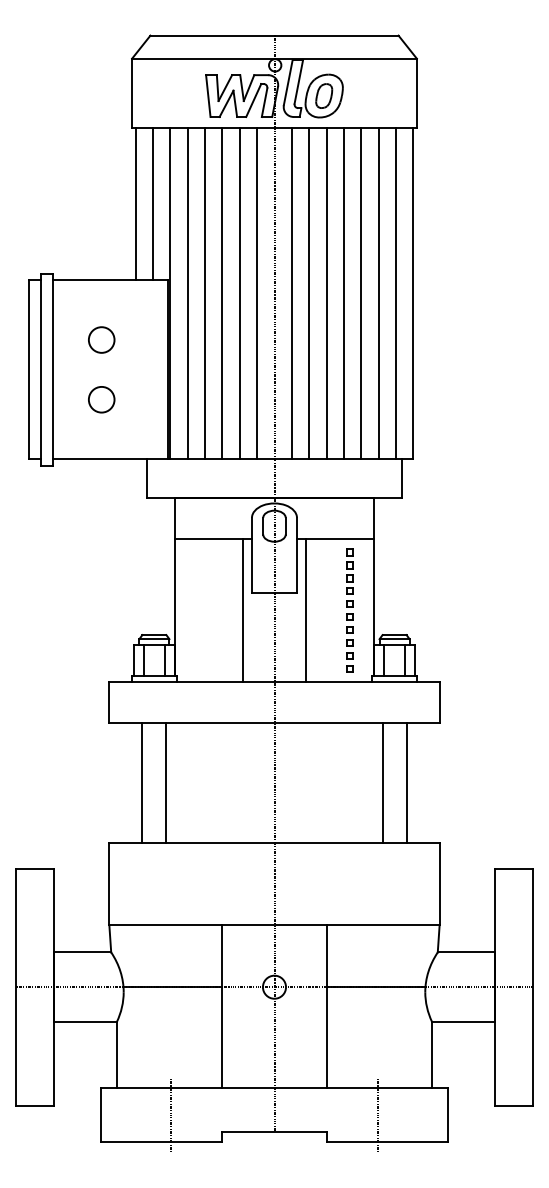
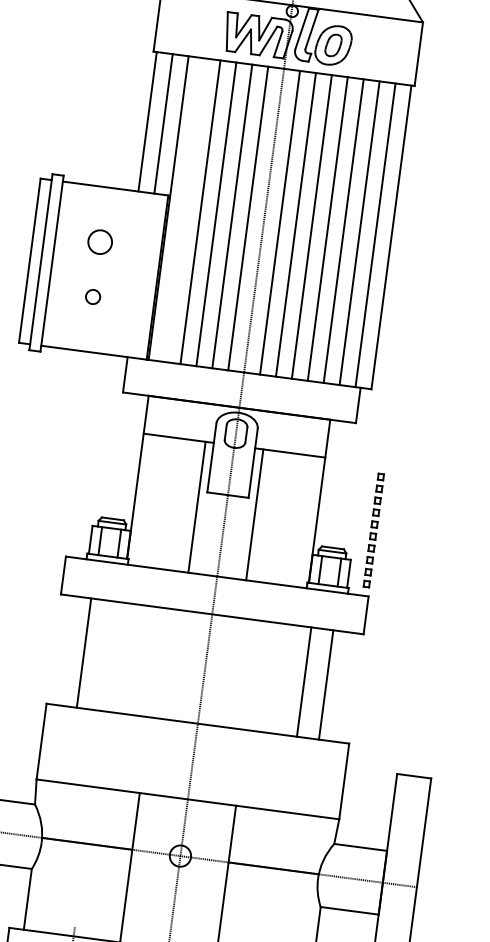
line: (187, 293) -> (184, 209), removed
circle: (101, 399) -> (92, 296), size x0.6
part: (349, 610) -> (373, 530), moved
line: (166, 782) -> (106, 655), removed

